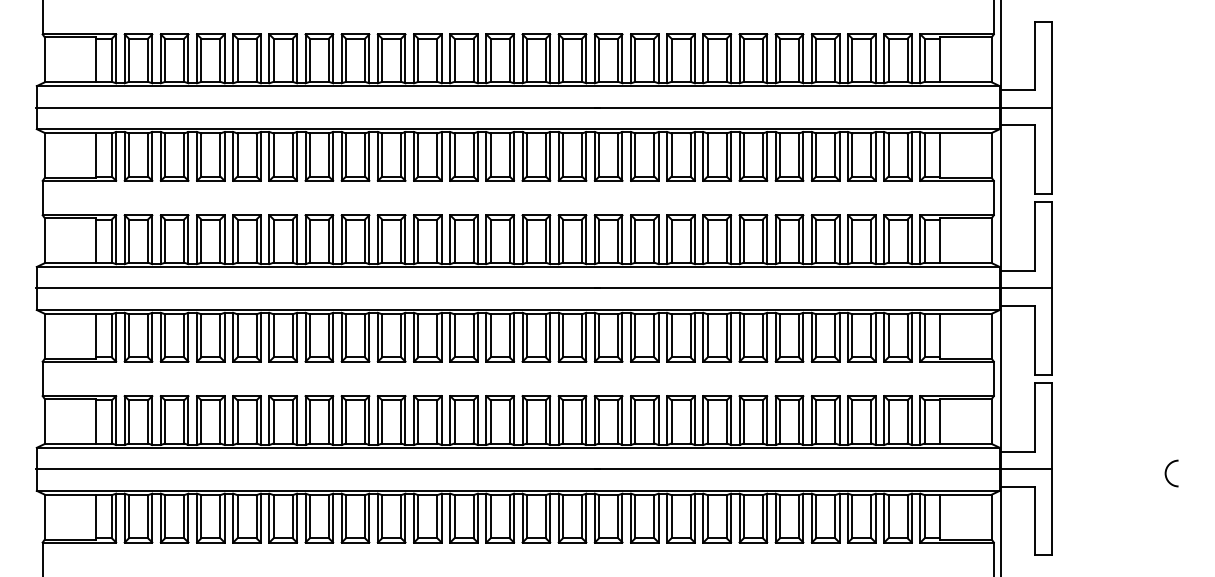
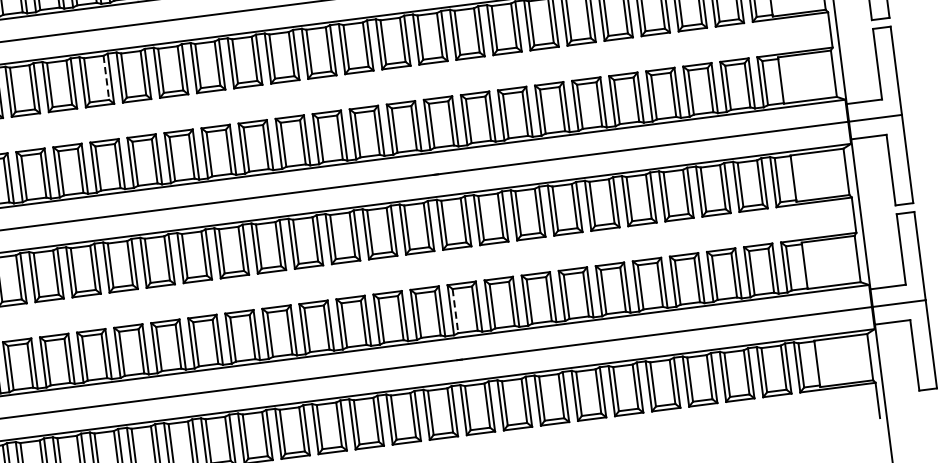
line: (292, 155) -> (106, 78), solid -> dashed
line: (599, 421) -> (455, 310), solid -> dashed

